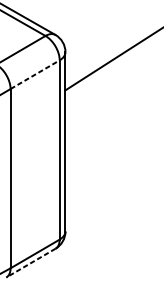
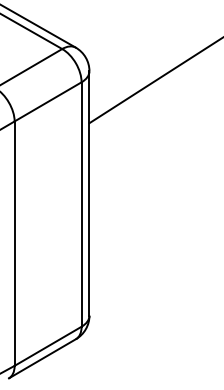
line: (35, 74) -> (48, 101), dashed -> solid
line: (31, 262) -> (42, 358), dashed -> solid

